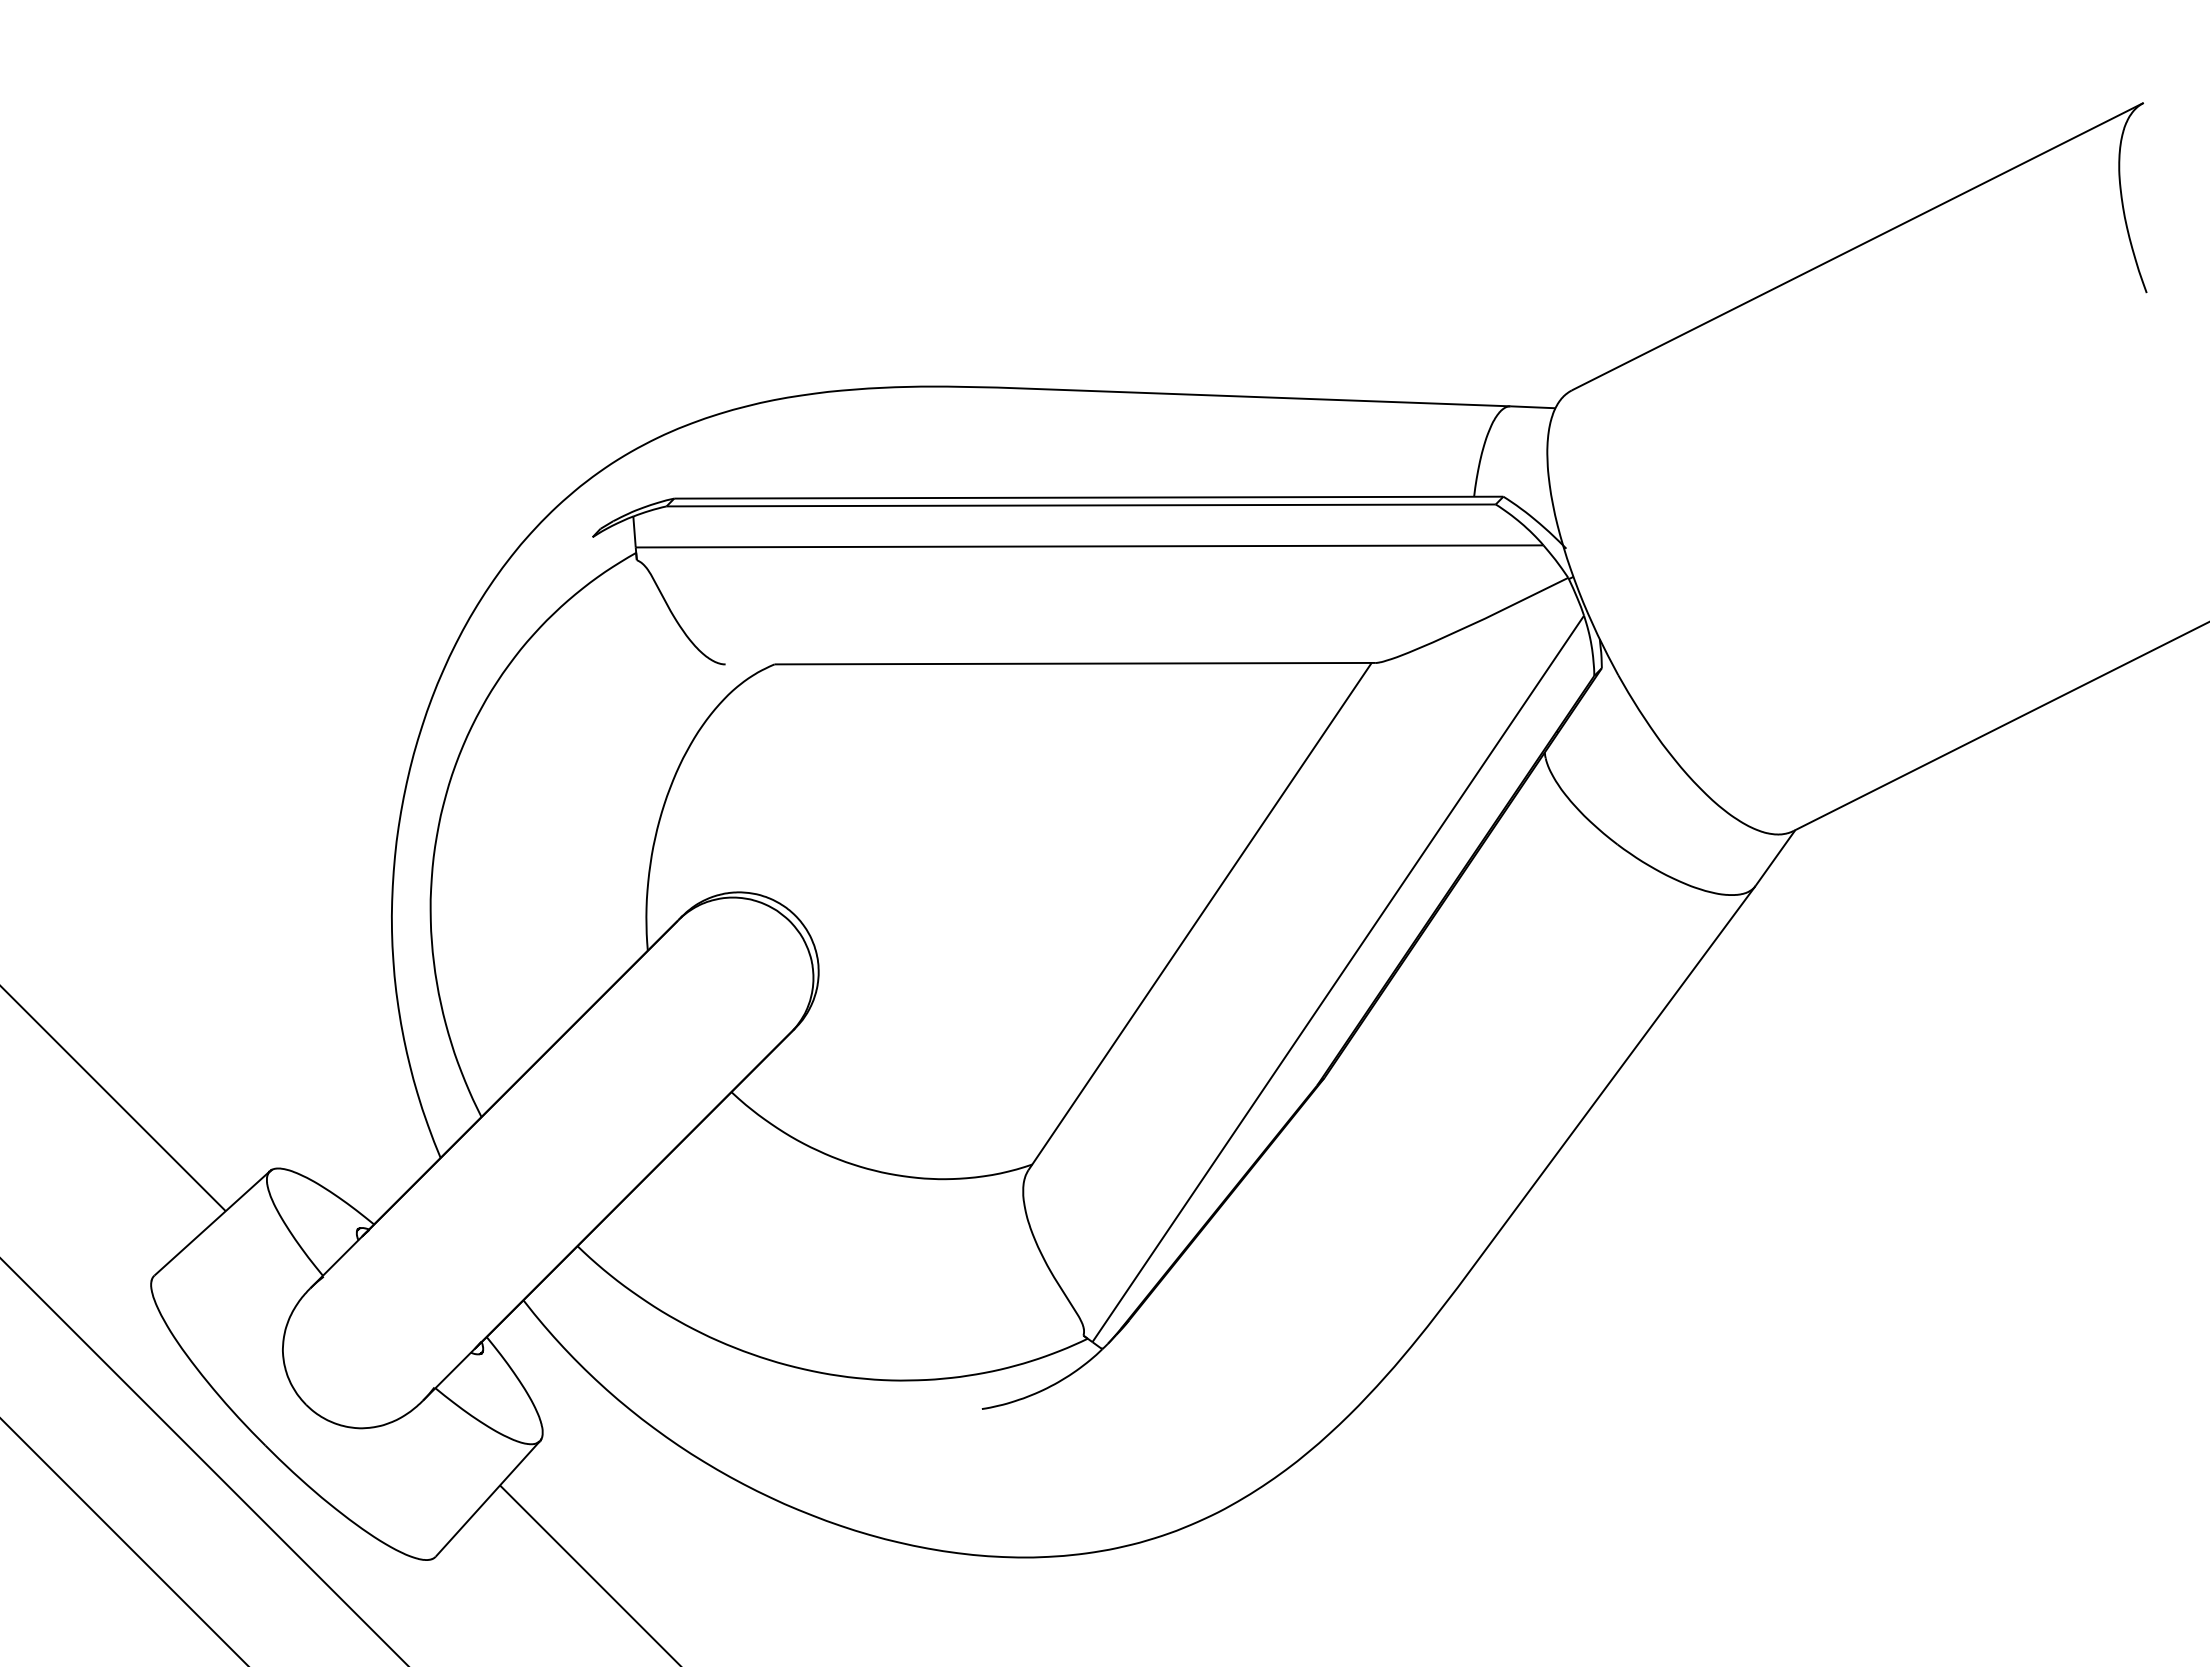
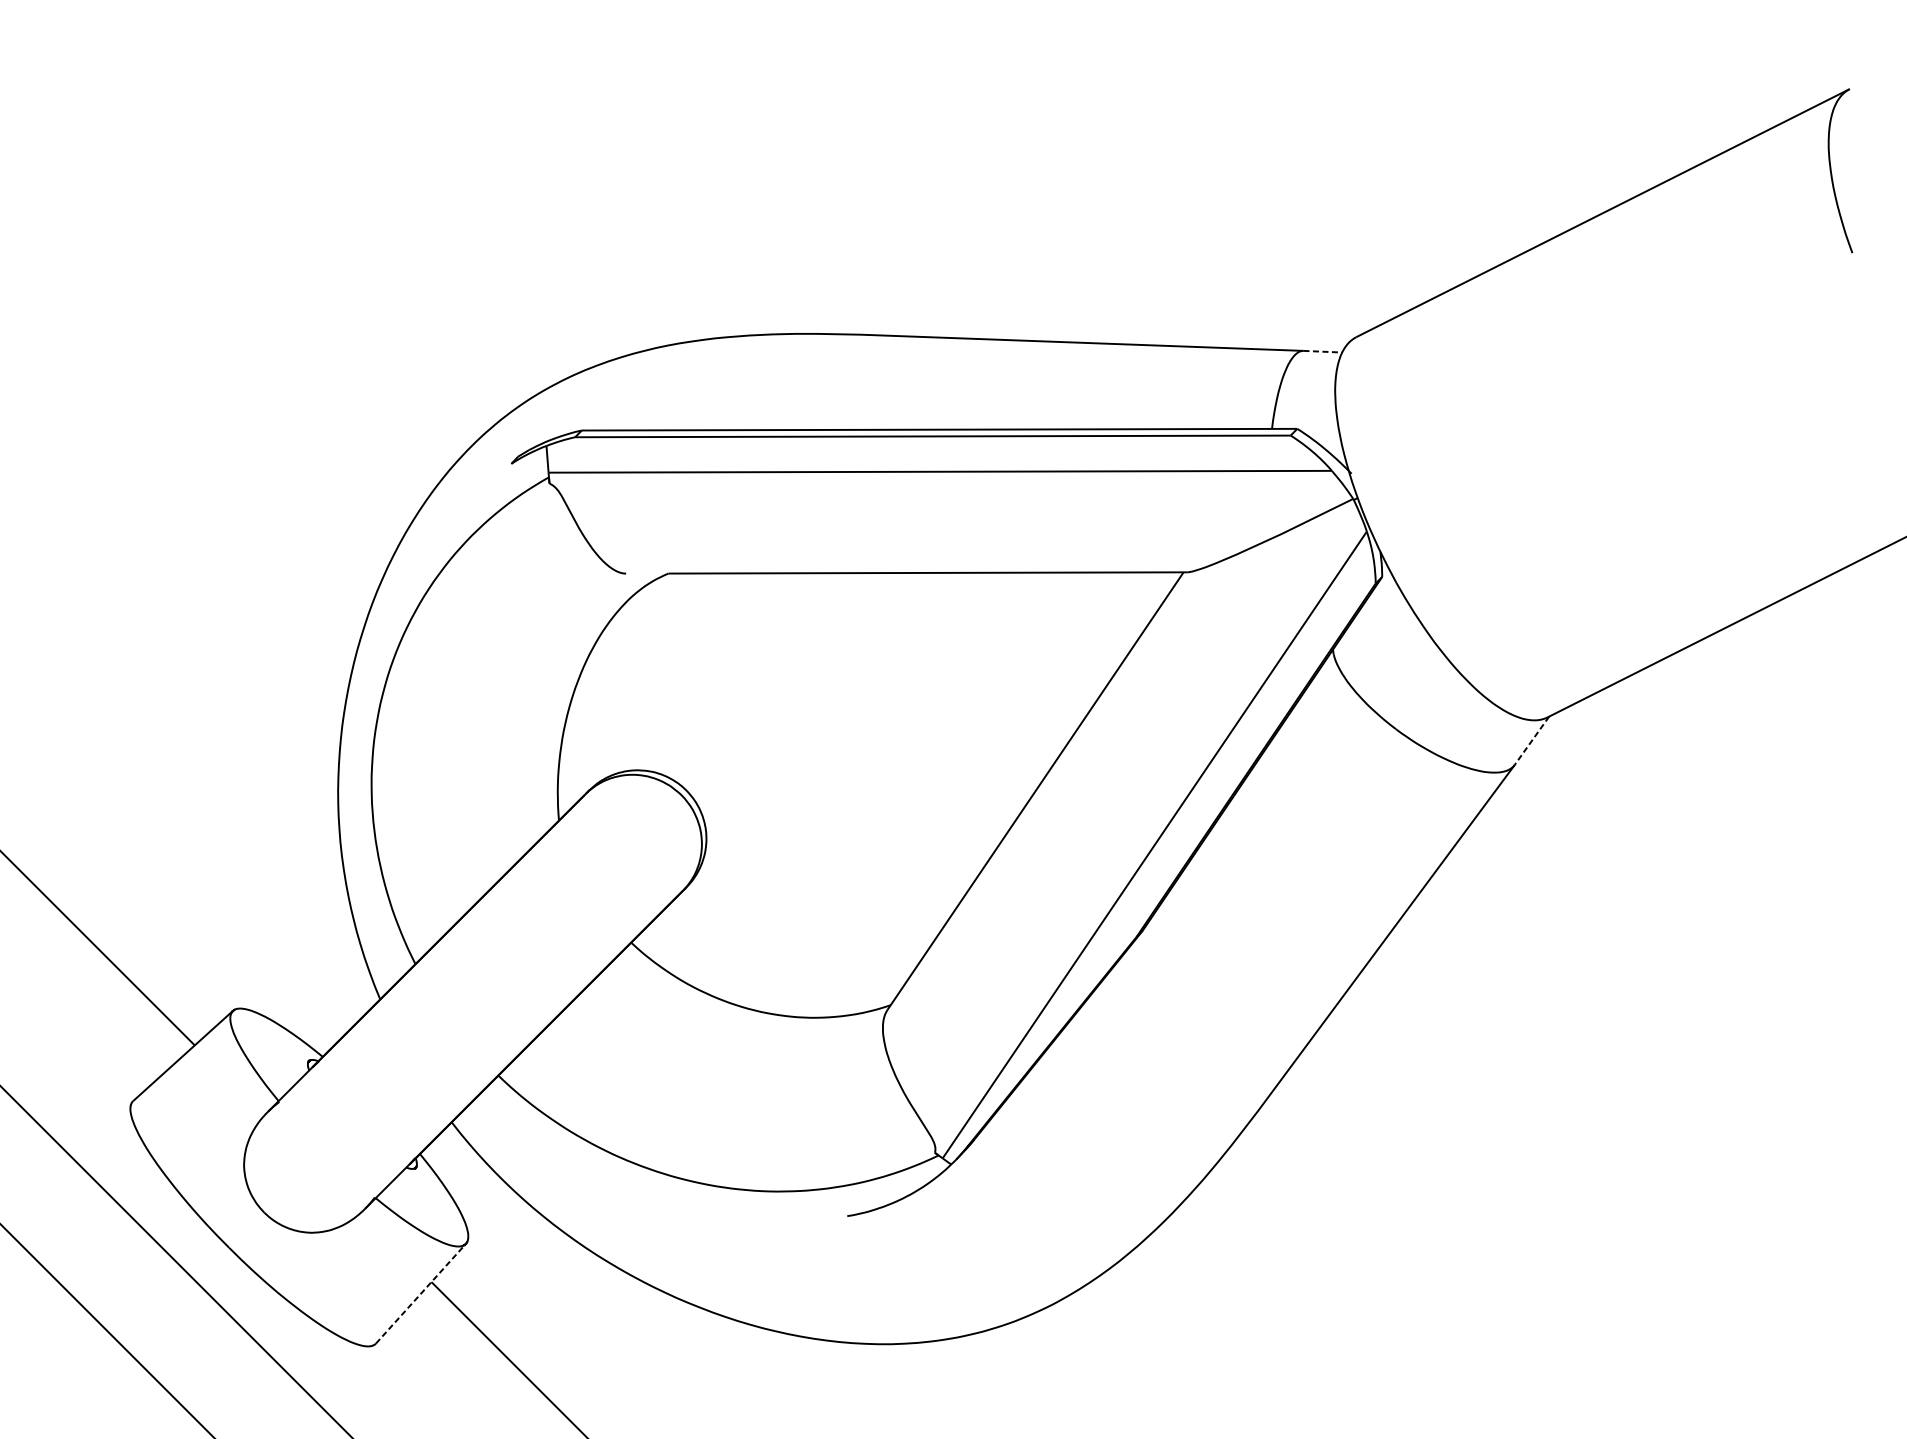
line: (1533, 407) -> (1323, 351), solid -> dashed
line: (1775, 858) -> (1532, 741), solid -> dashed
line: (487, 1498) -> (420, 1293), solid -> dashed

